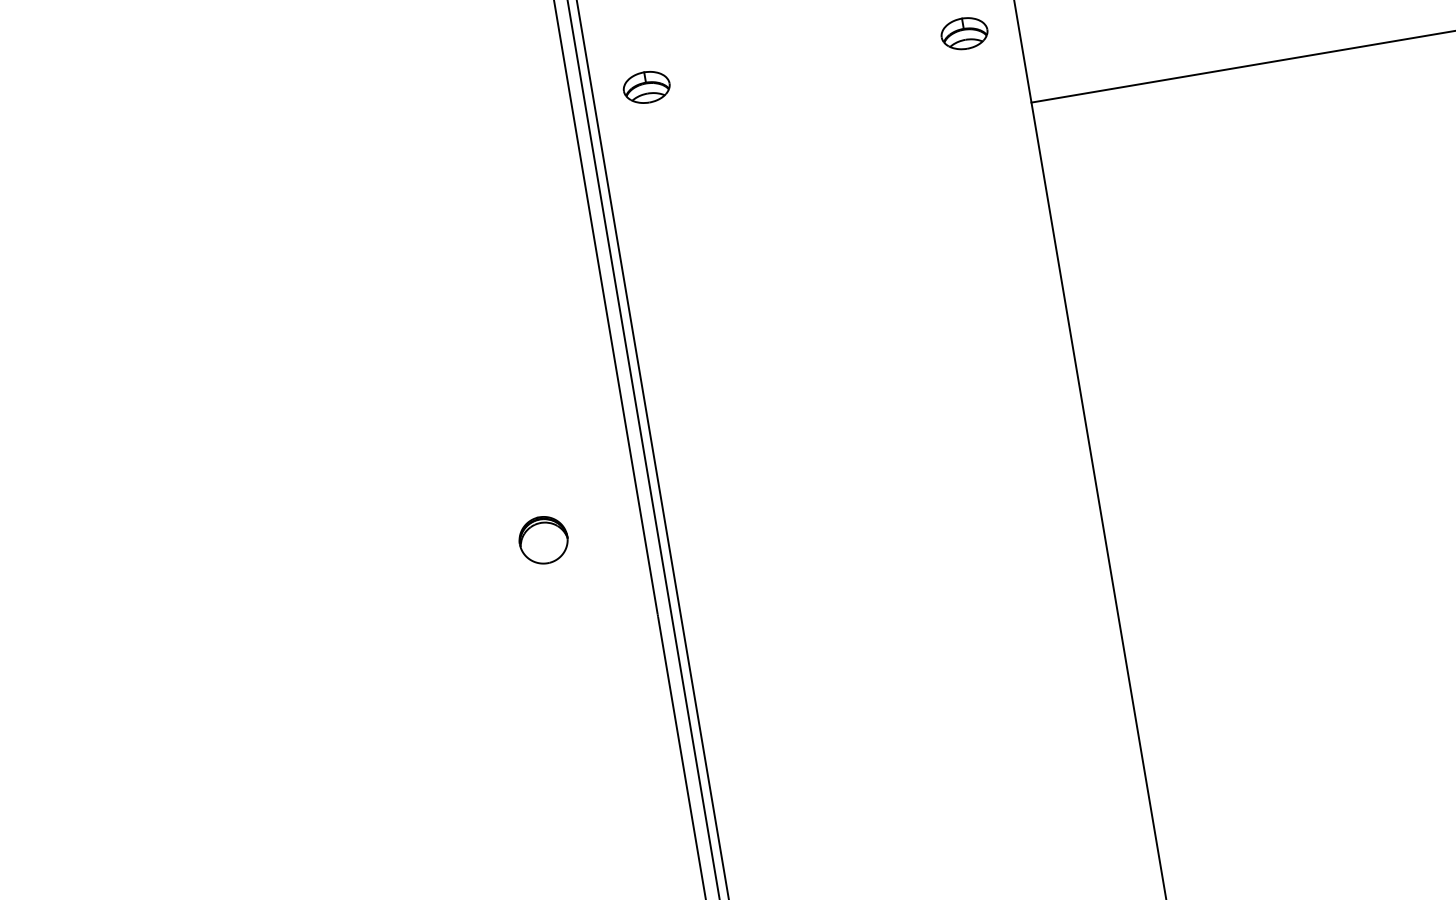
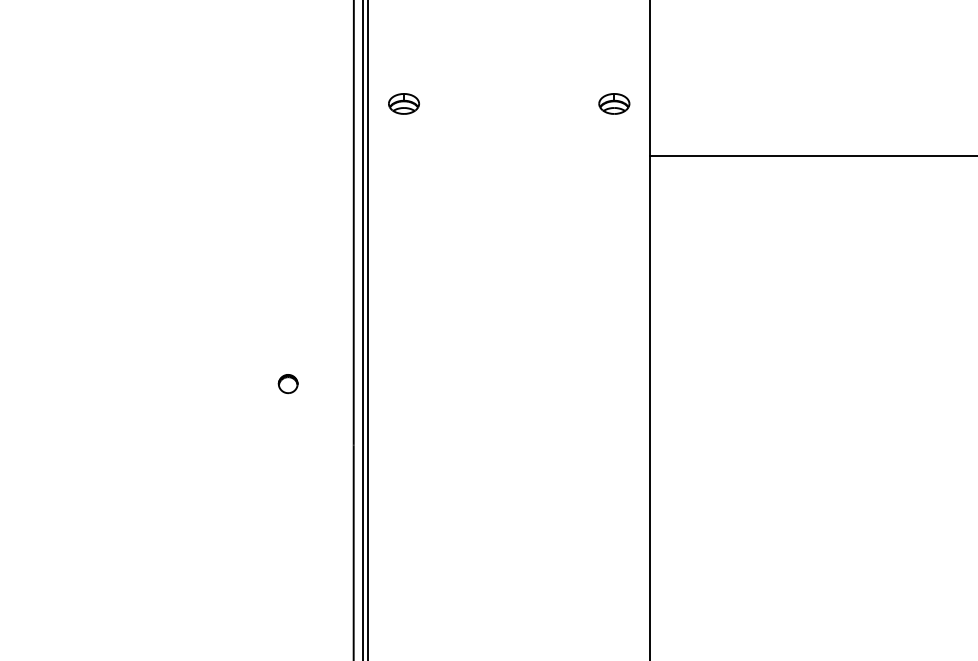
part: (542, 539) -> (287, 383), size x0.6

